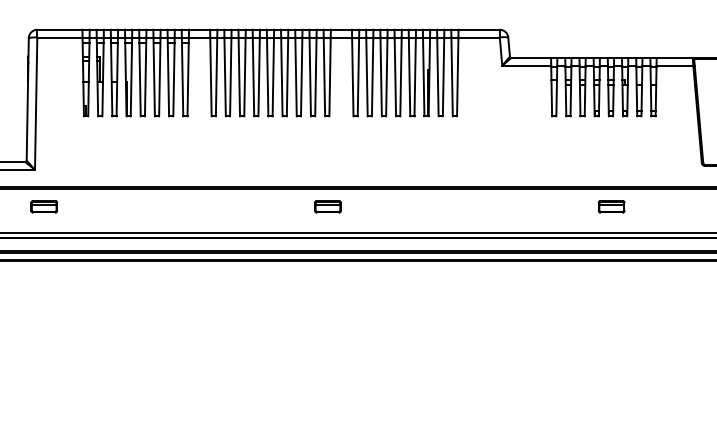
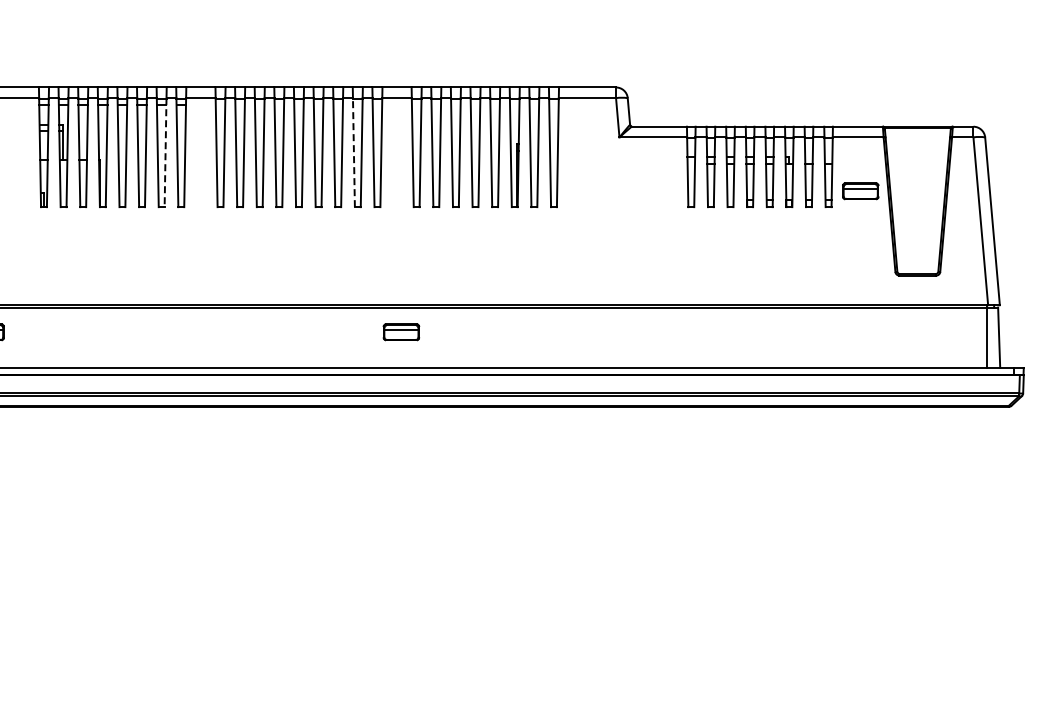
line: (309, 76) -> (353, 152), solid -> dashed
line: (173, 77) -> (165, 153), solid -> dashed
part: (328, 206) -> (401, 332), moved
part: (611, 206) -> (860, 191), moved

